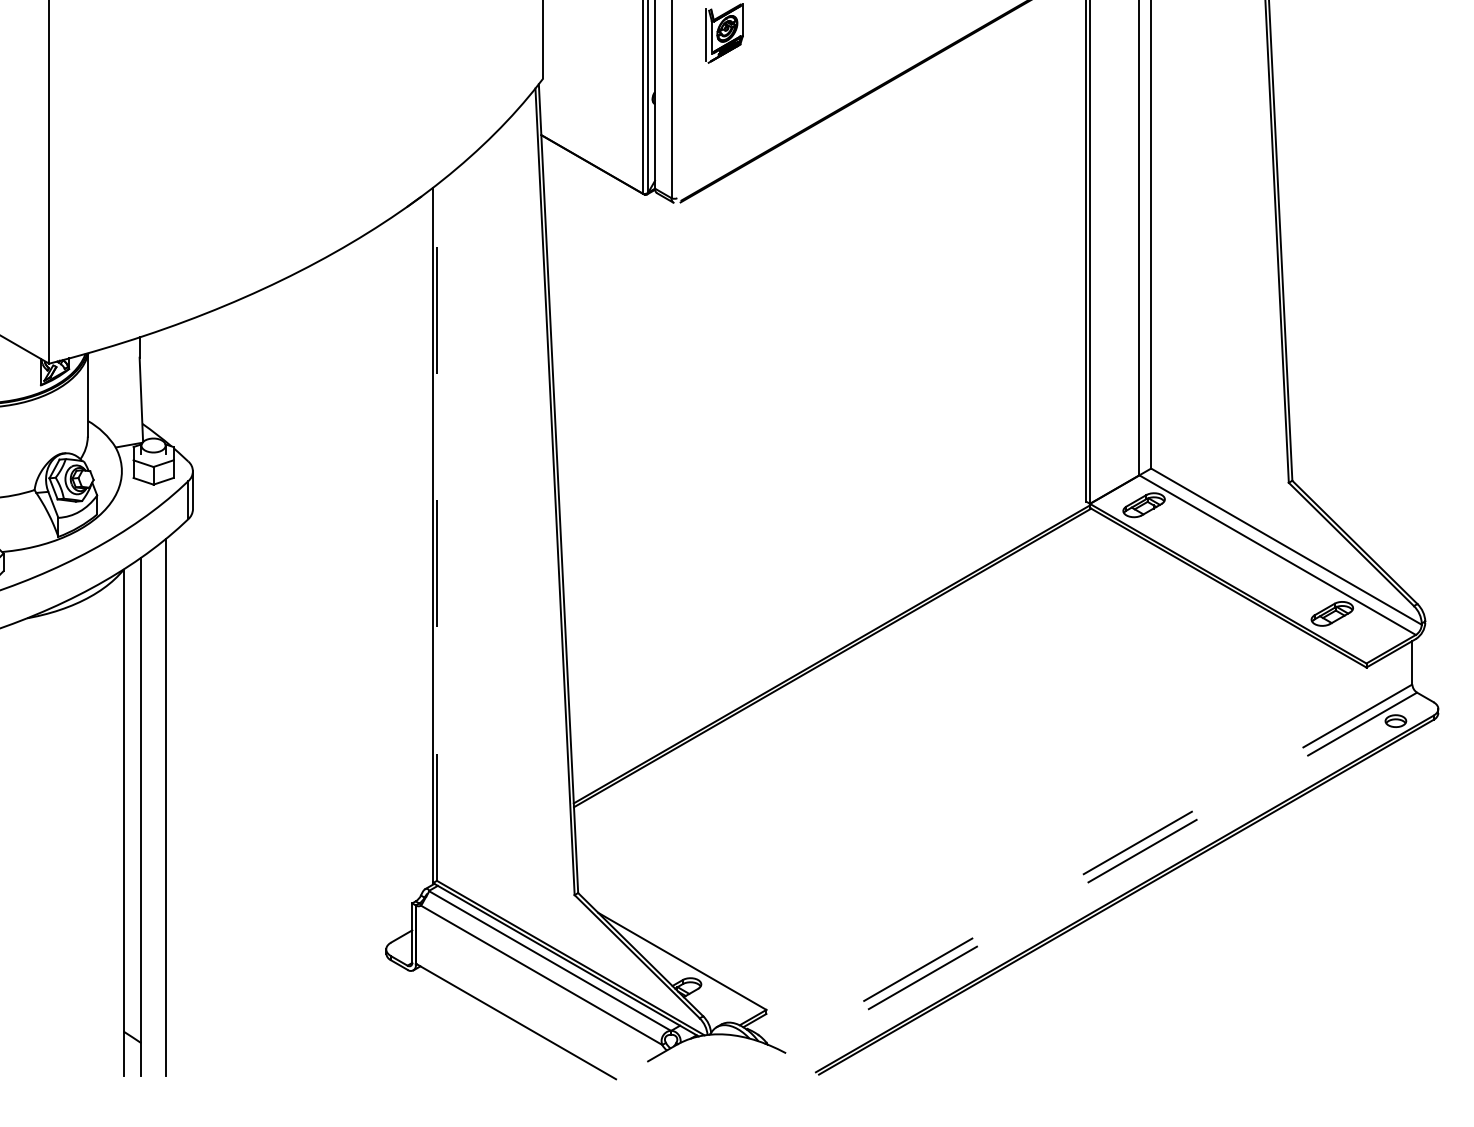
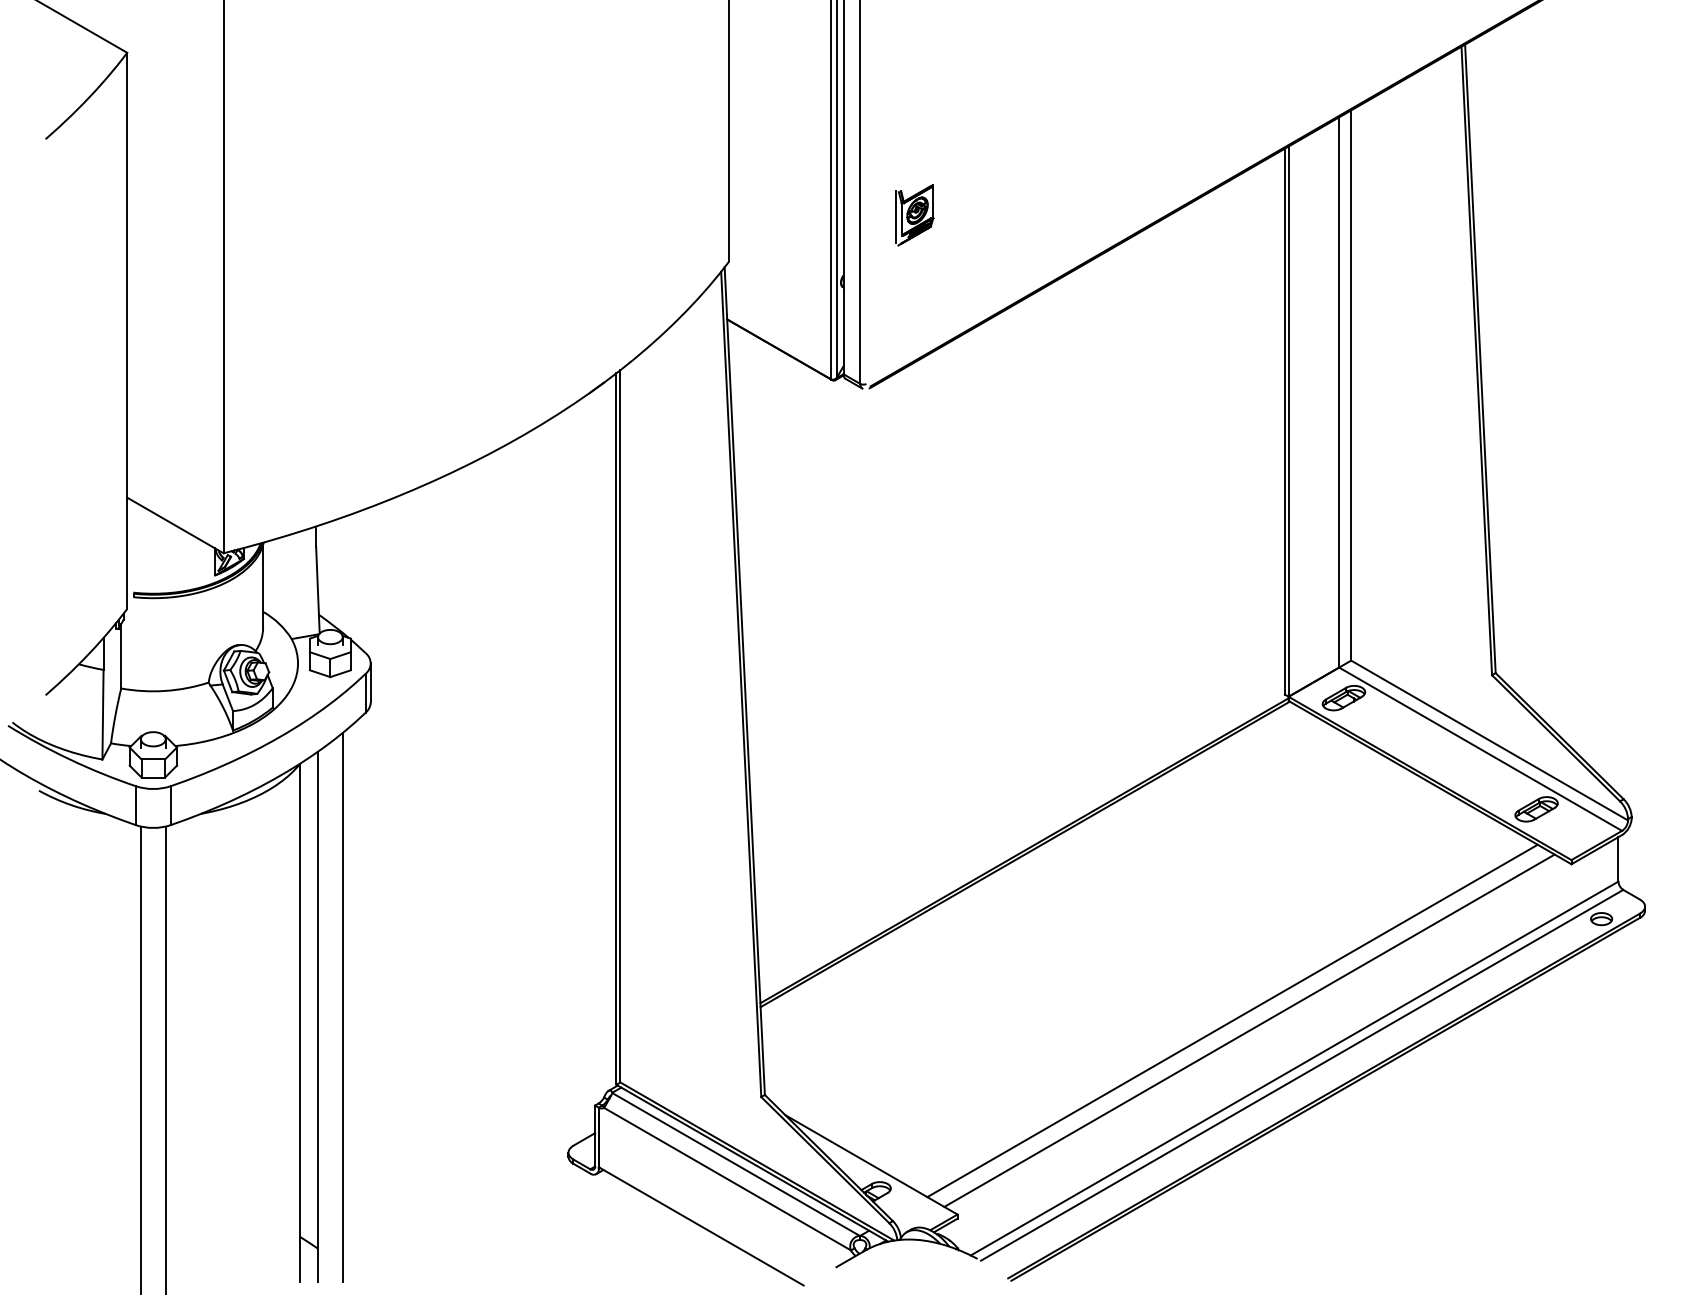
line: (437, 531) -> (620, 725), dashed -> solid
line: (1035, 820) -> (1232, 1020), added
line: (1051, 830) -> (1249, 1030), added
line: (1095, 867) -> (1294, 1068), dashed -> solid
line: (1103, 874) -> (1302, 1075), dashed -> solid

